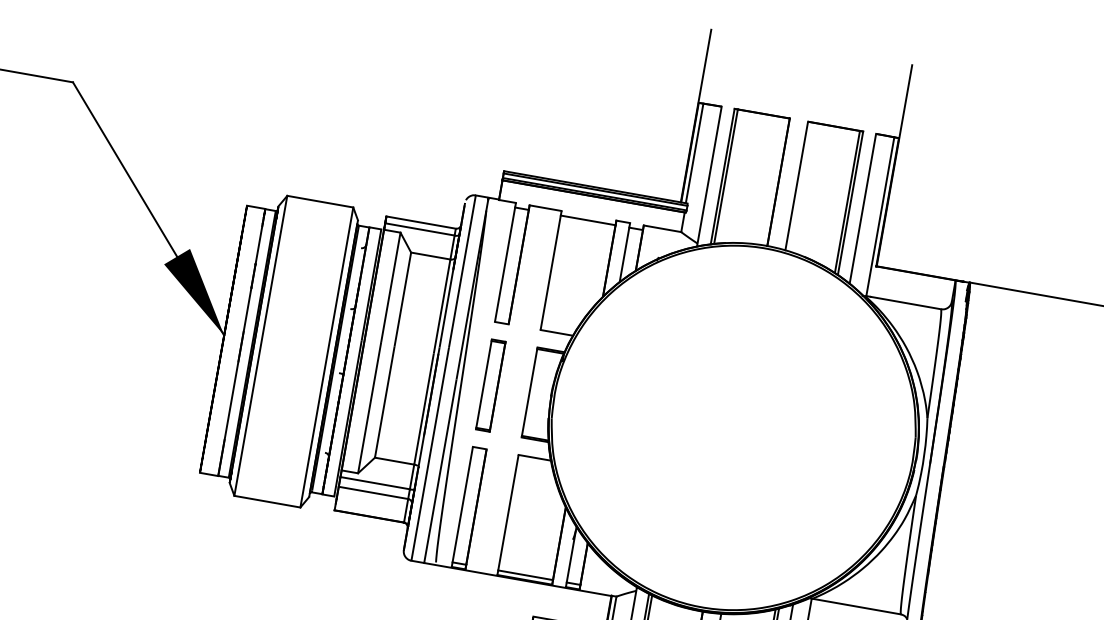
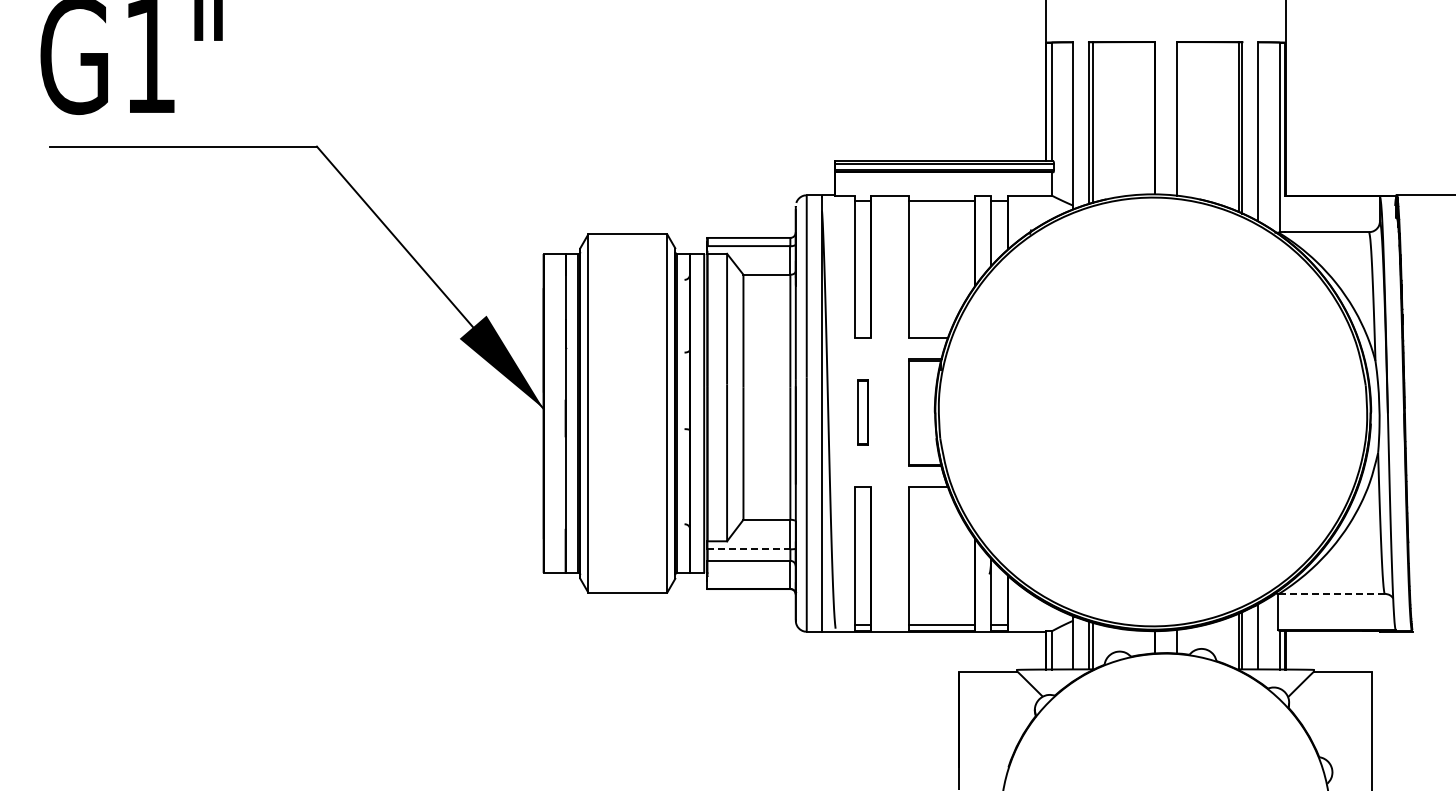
part: (490, 385) -> (862, 412), size x0.6
line: (375, 483) -> (749, 549), solid -> dashed
line: (856, 606) -> (1331, 593), solid -> dashed

